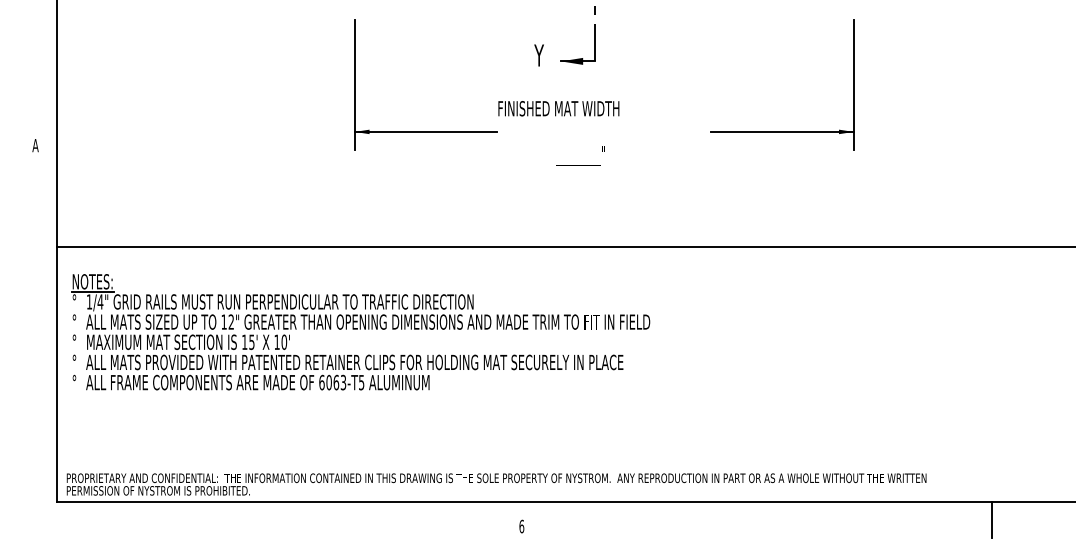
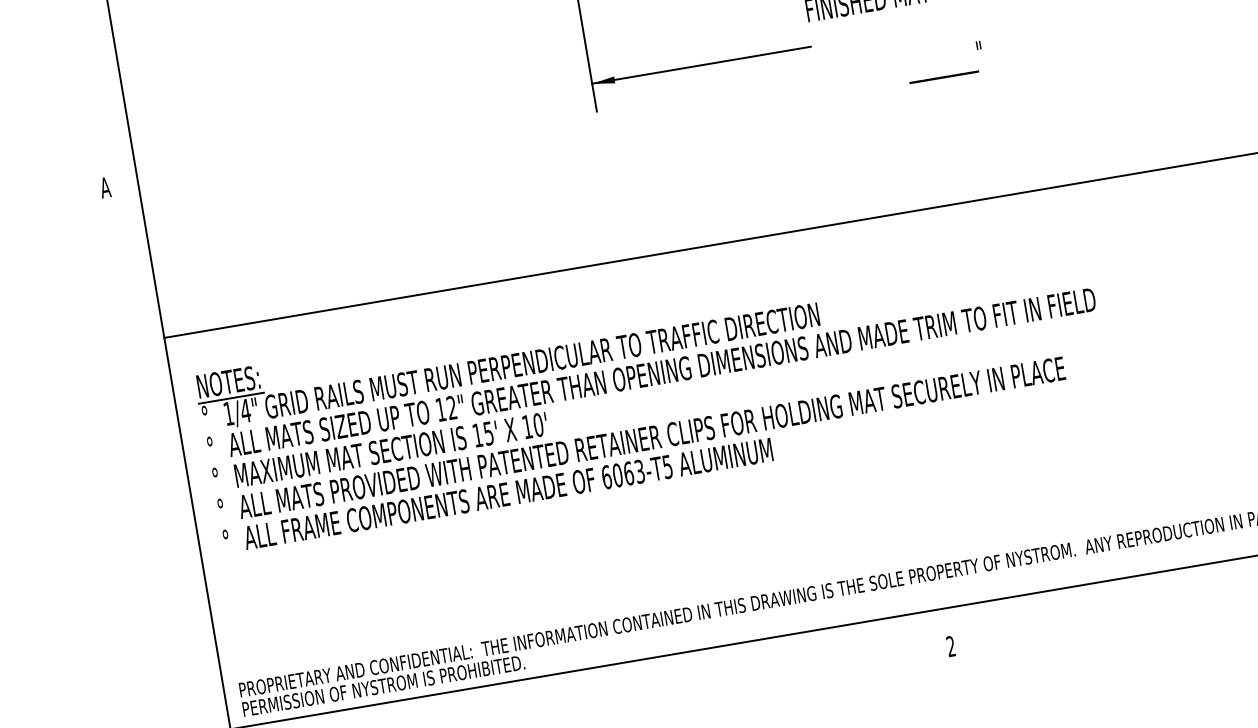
text: (521, 526) -> (950, 646), 6 -> 2

